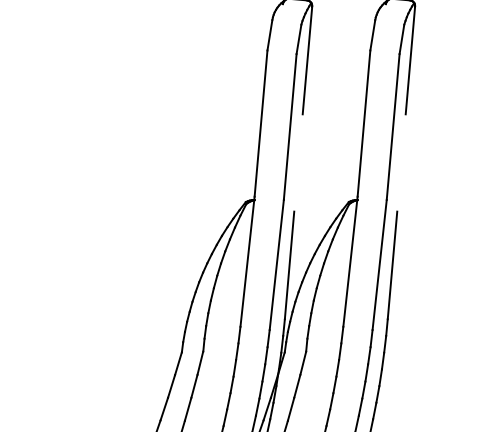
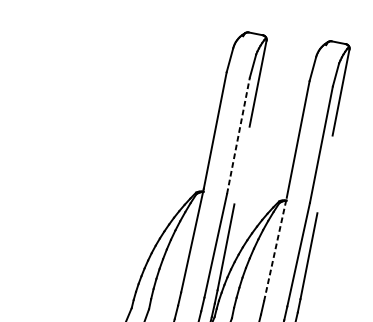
line: (290, 126) -> (238, 135), solid -> dashed
line: (350, 261) -> (275, 249), solid -> dashed

